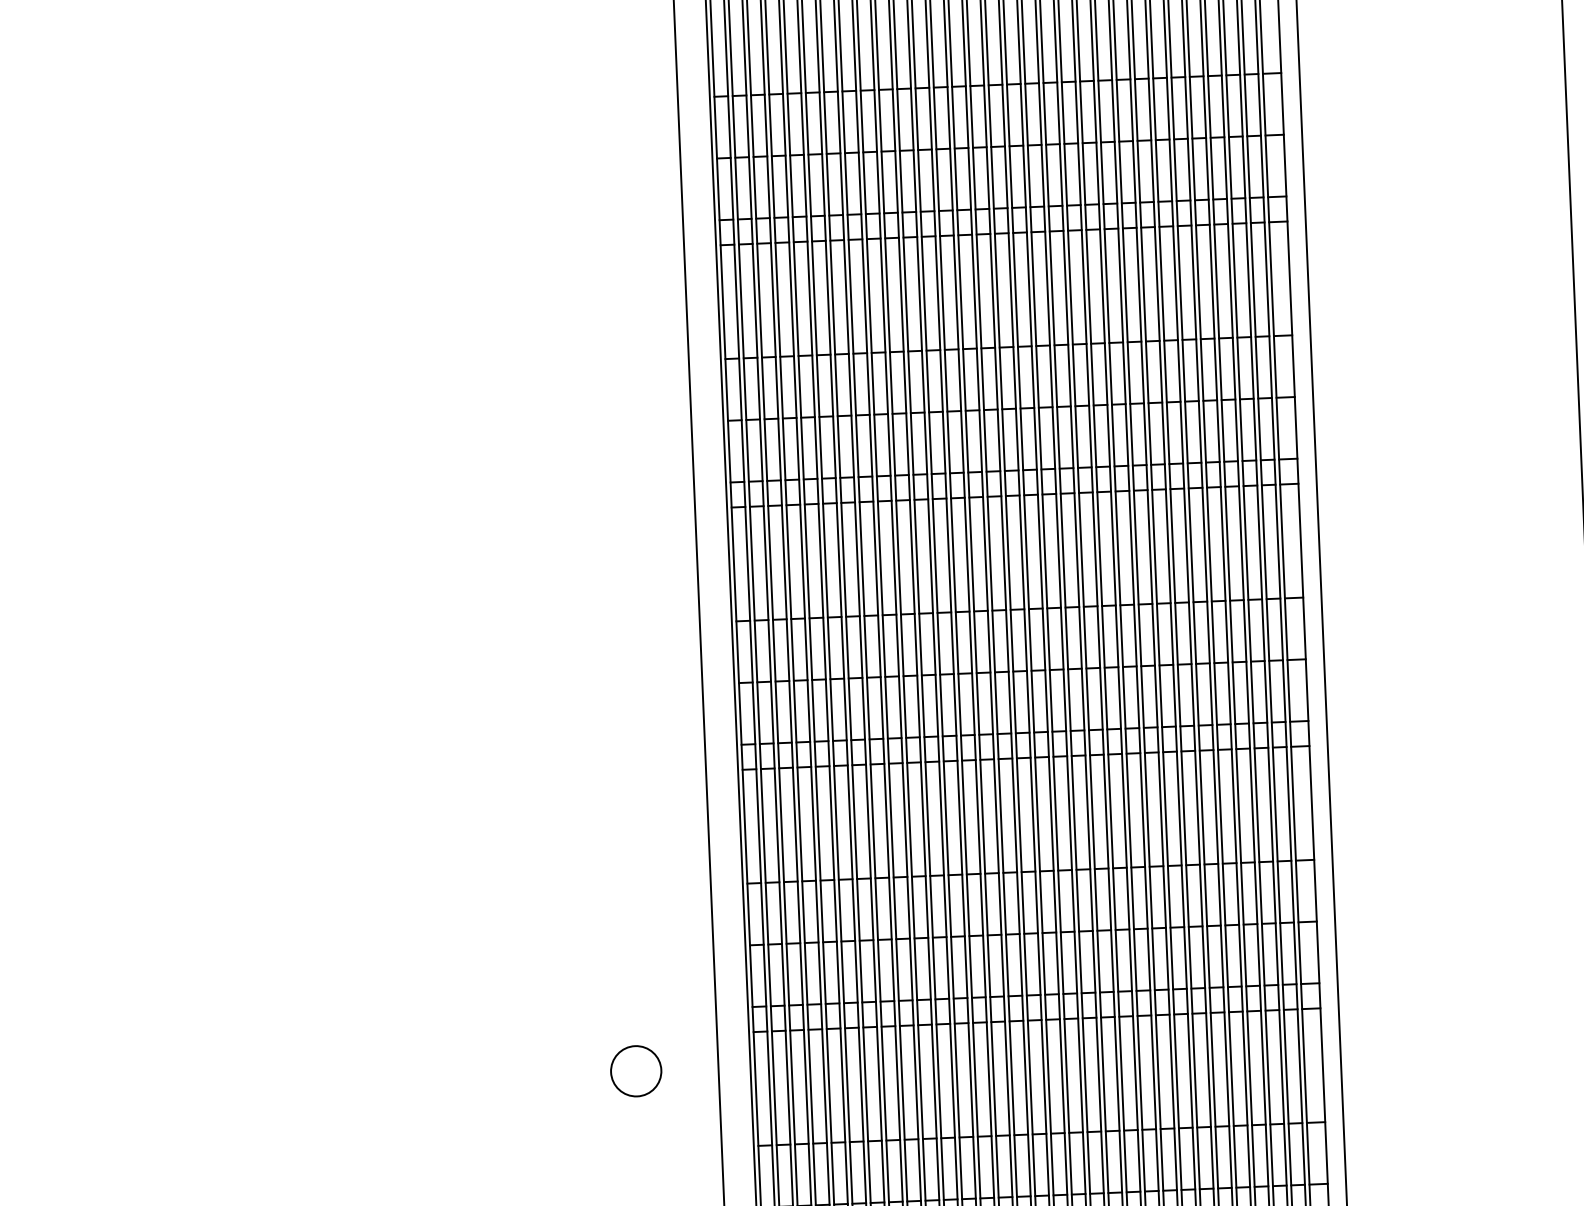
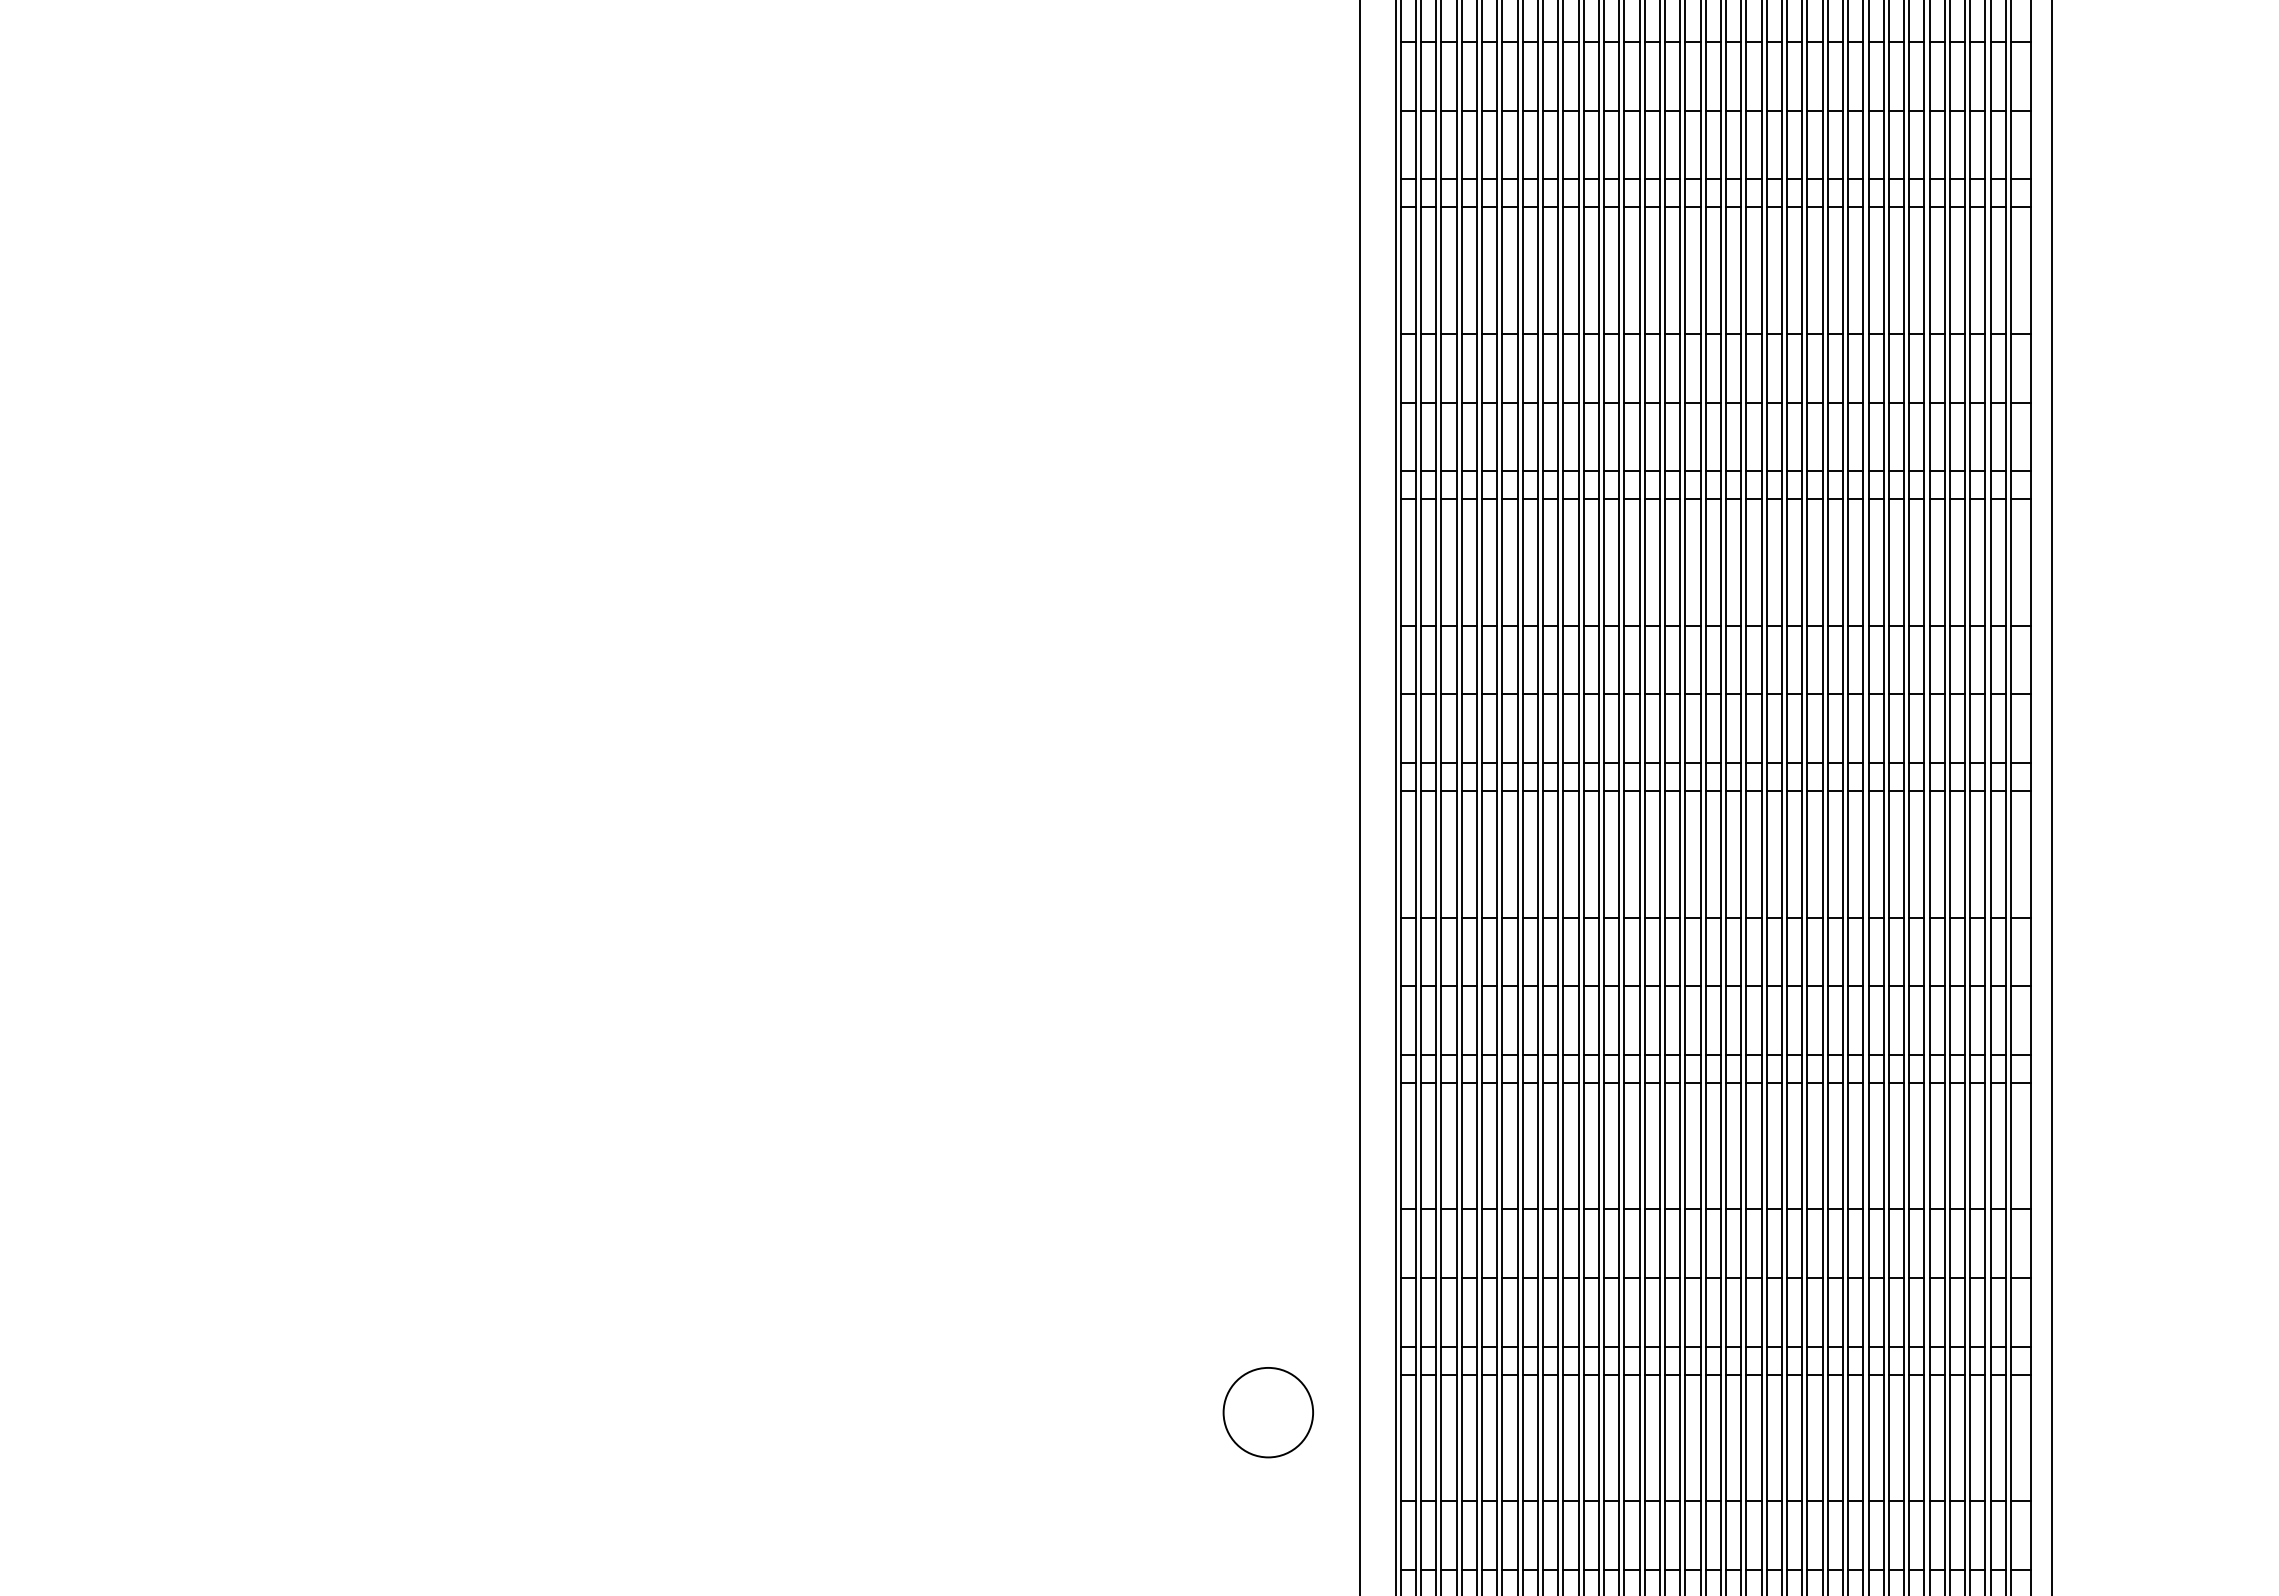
circle: (636, 1071) -> (1268, 1412), size x1.6

